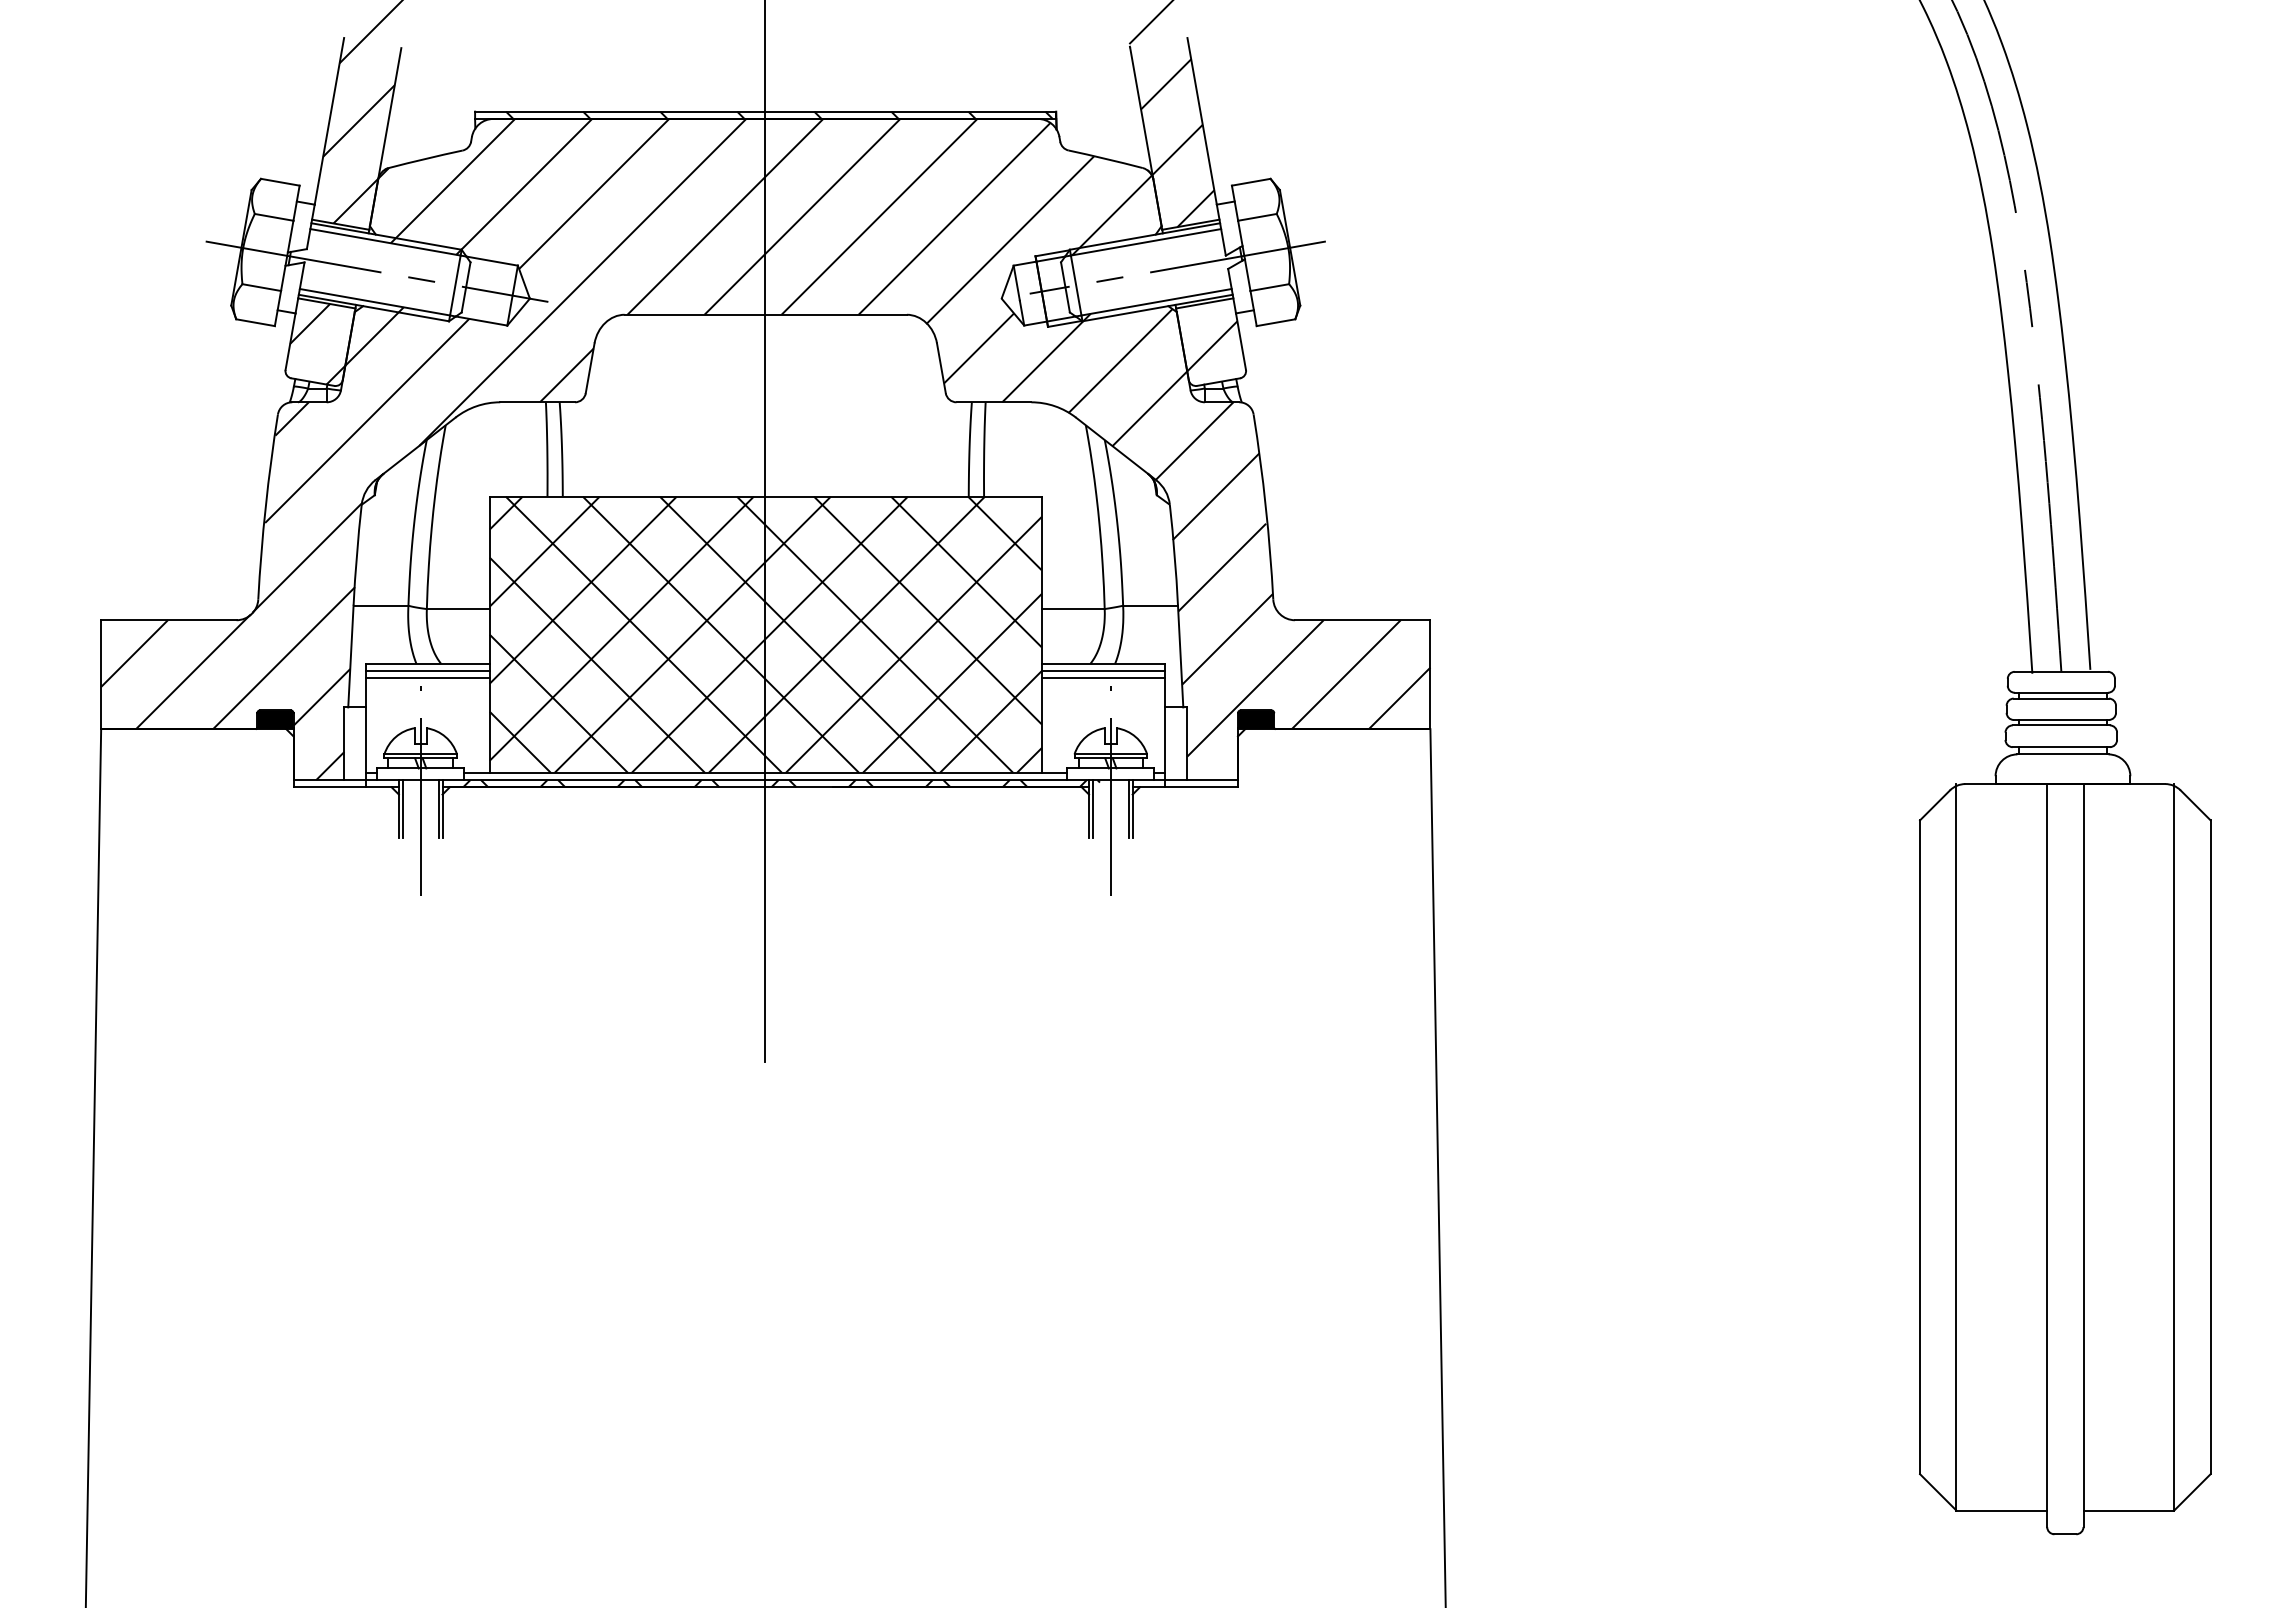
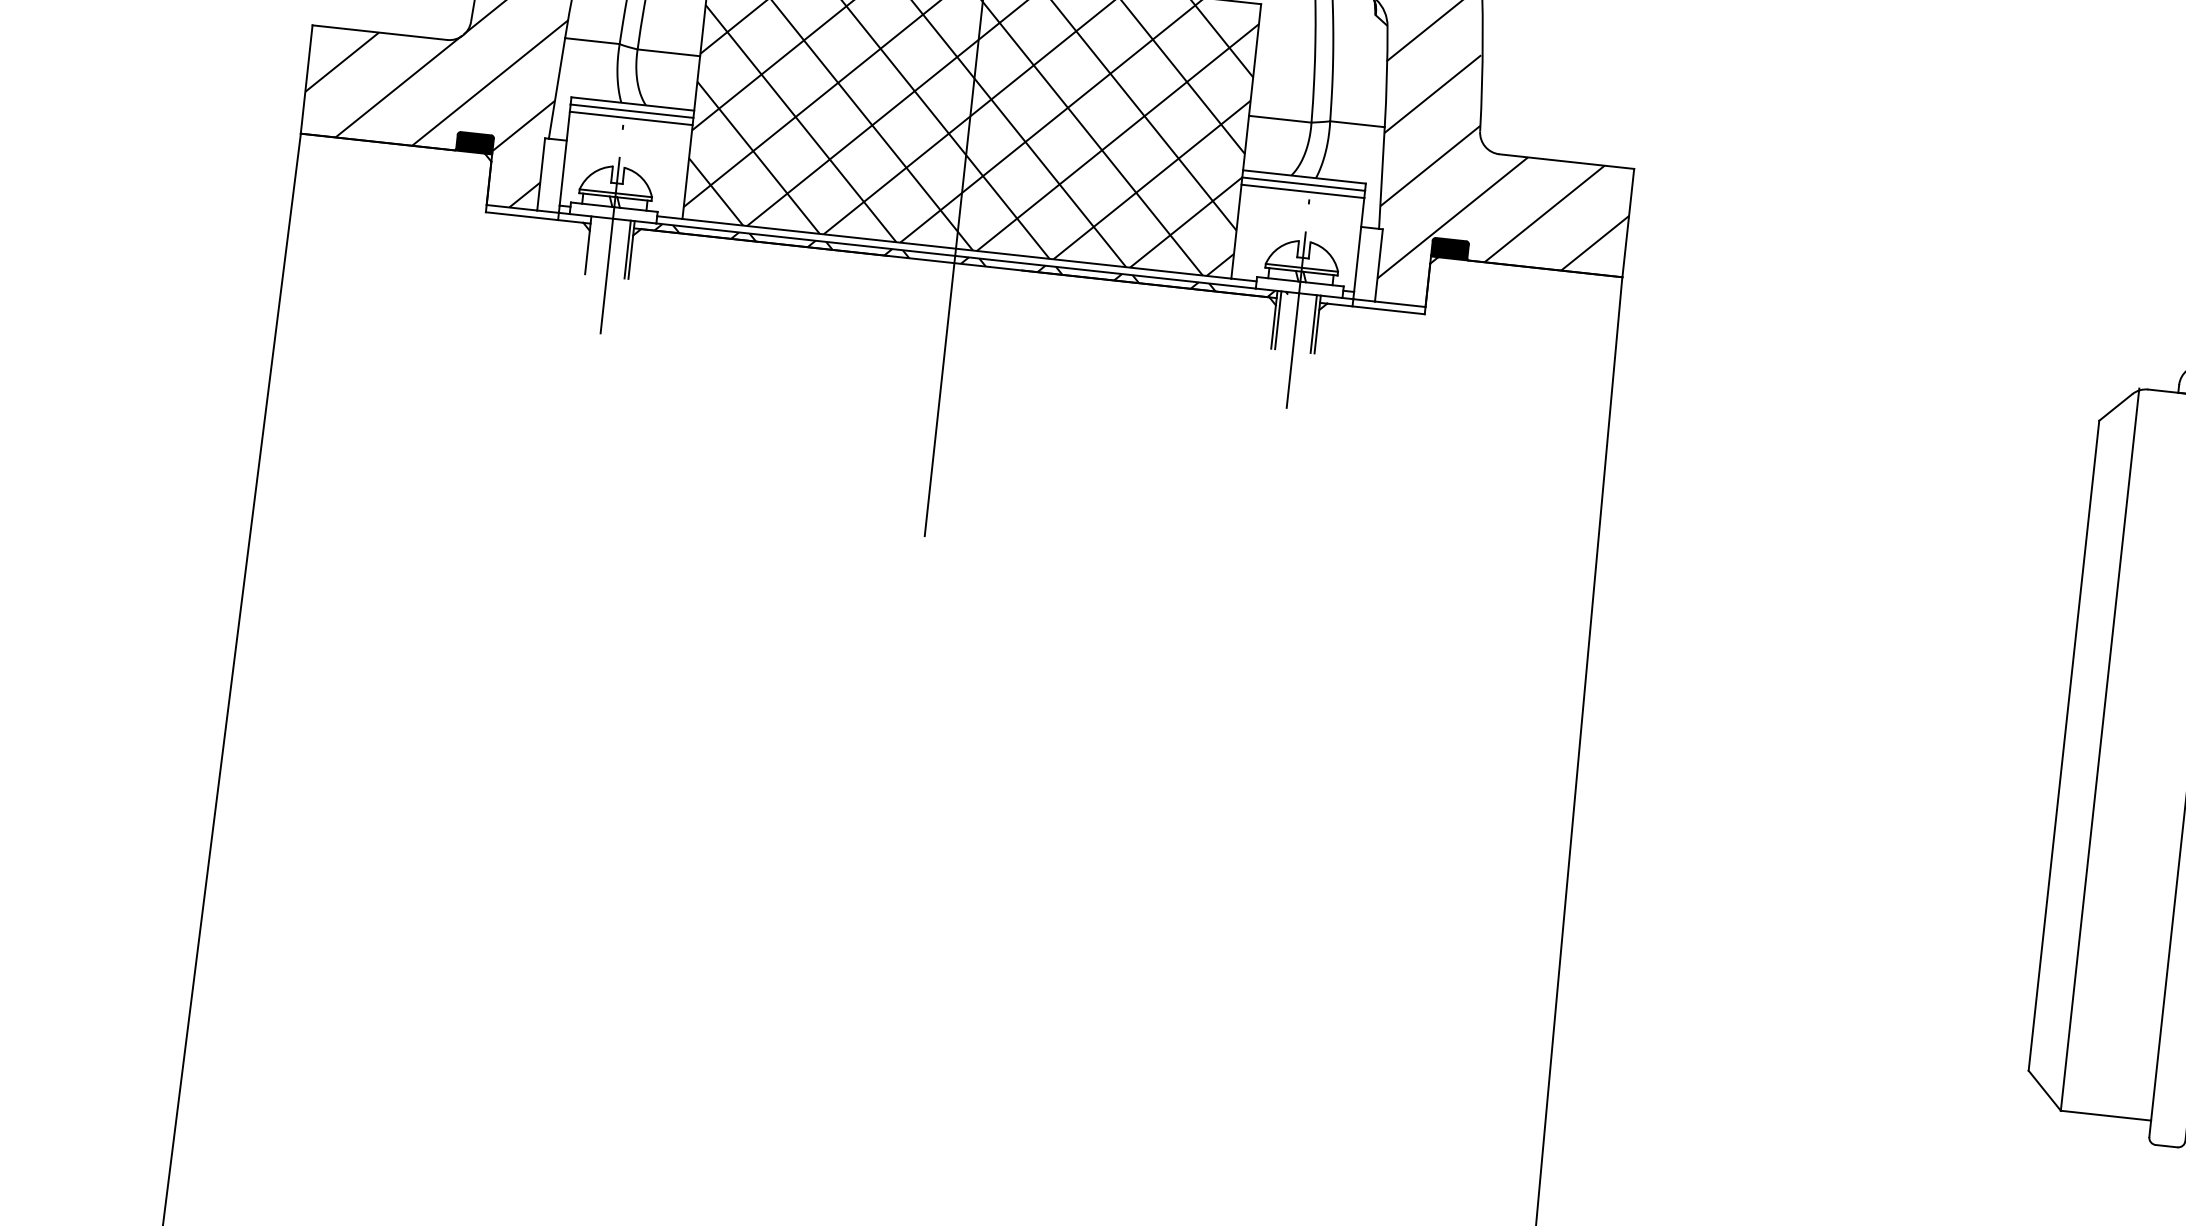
line: (402, 809) -> (591, 246), removed

